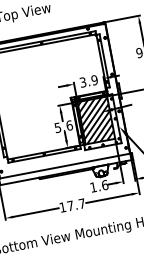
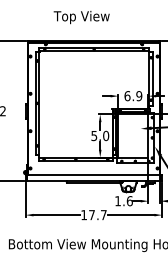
text: (83, 82) -> (127, 96), 3.9 -> 6.9
hatch: (96, 120) -> (133, 135), removed
text: (69, 125) -> (106, 135), 5.6 -> 5.0

